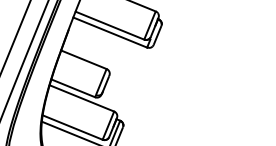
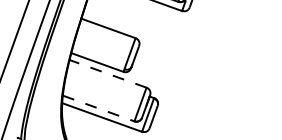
line: (81, 98) -> (107, 73), solid -> dashed
line: (73, 127) -> (99, 108), solid -> dashed

